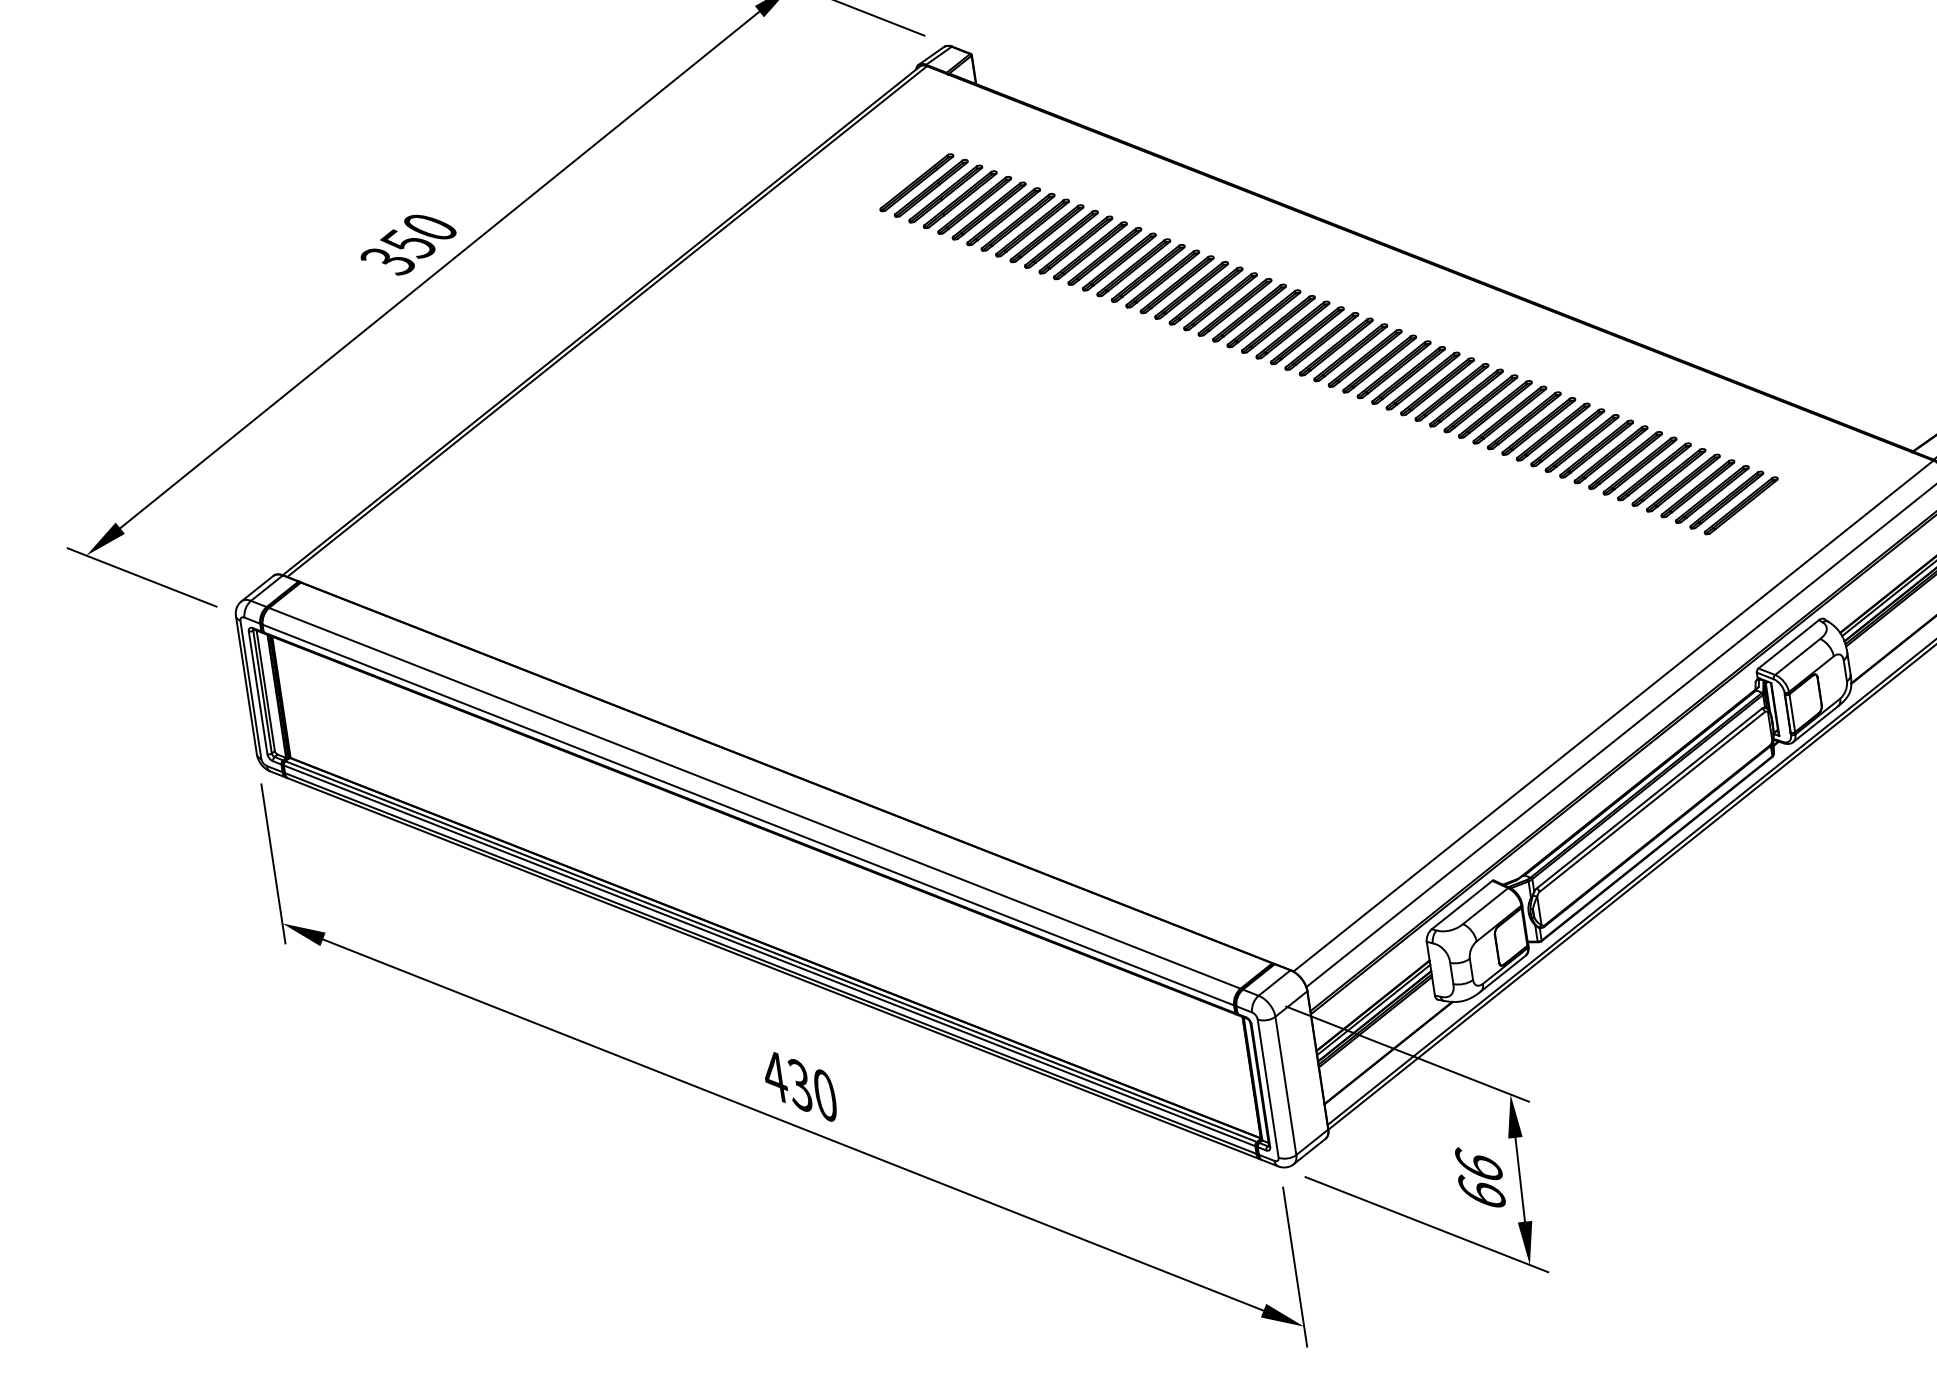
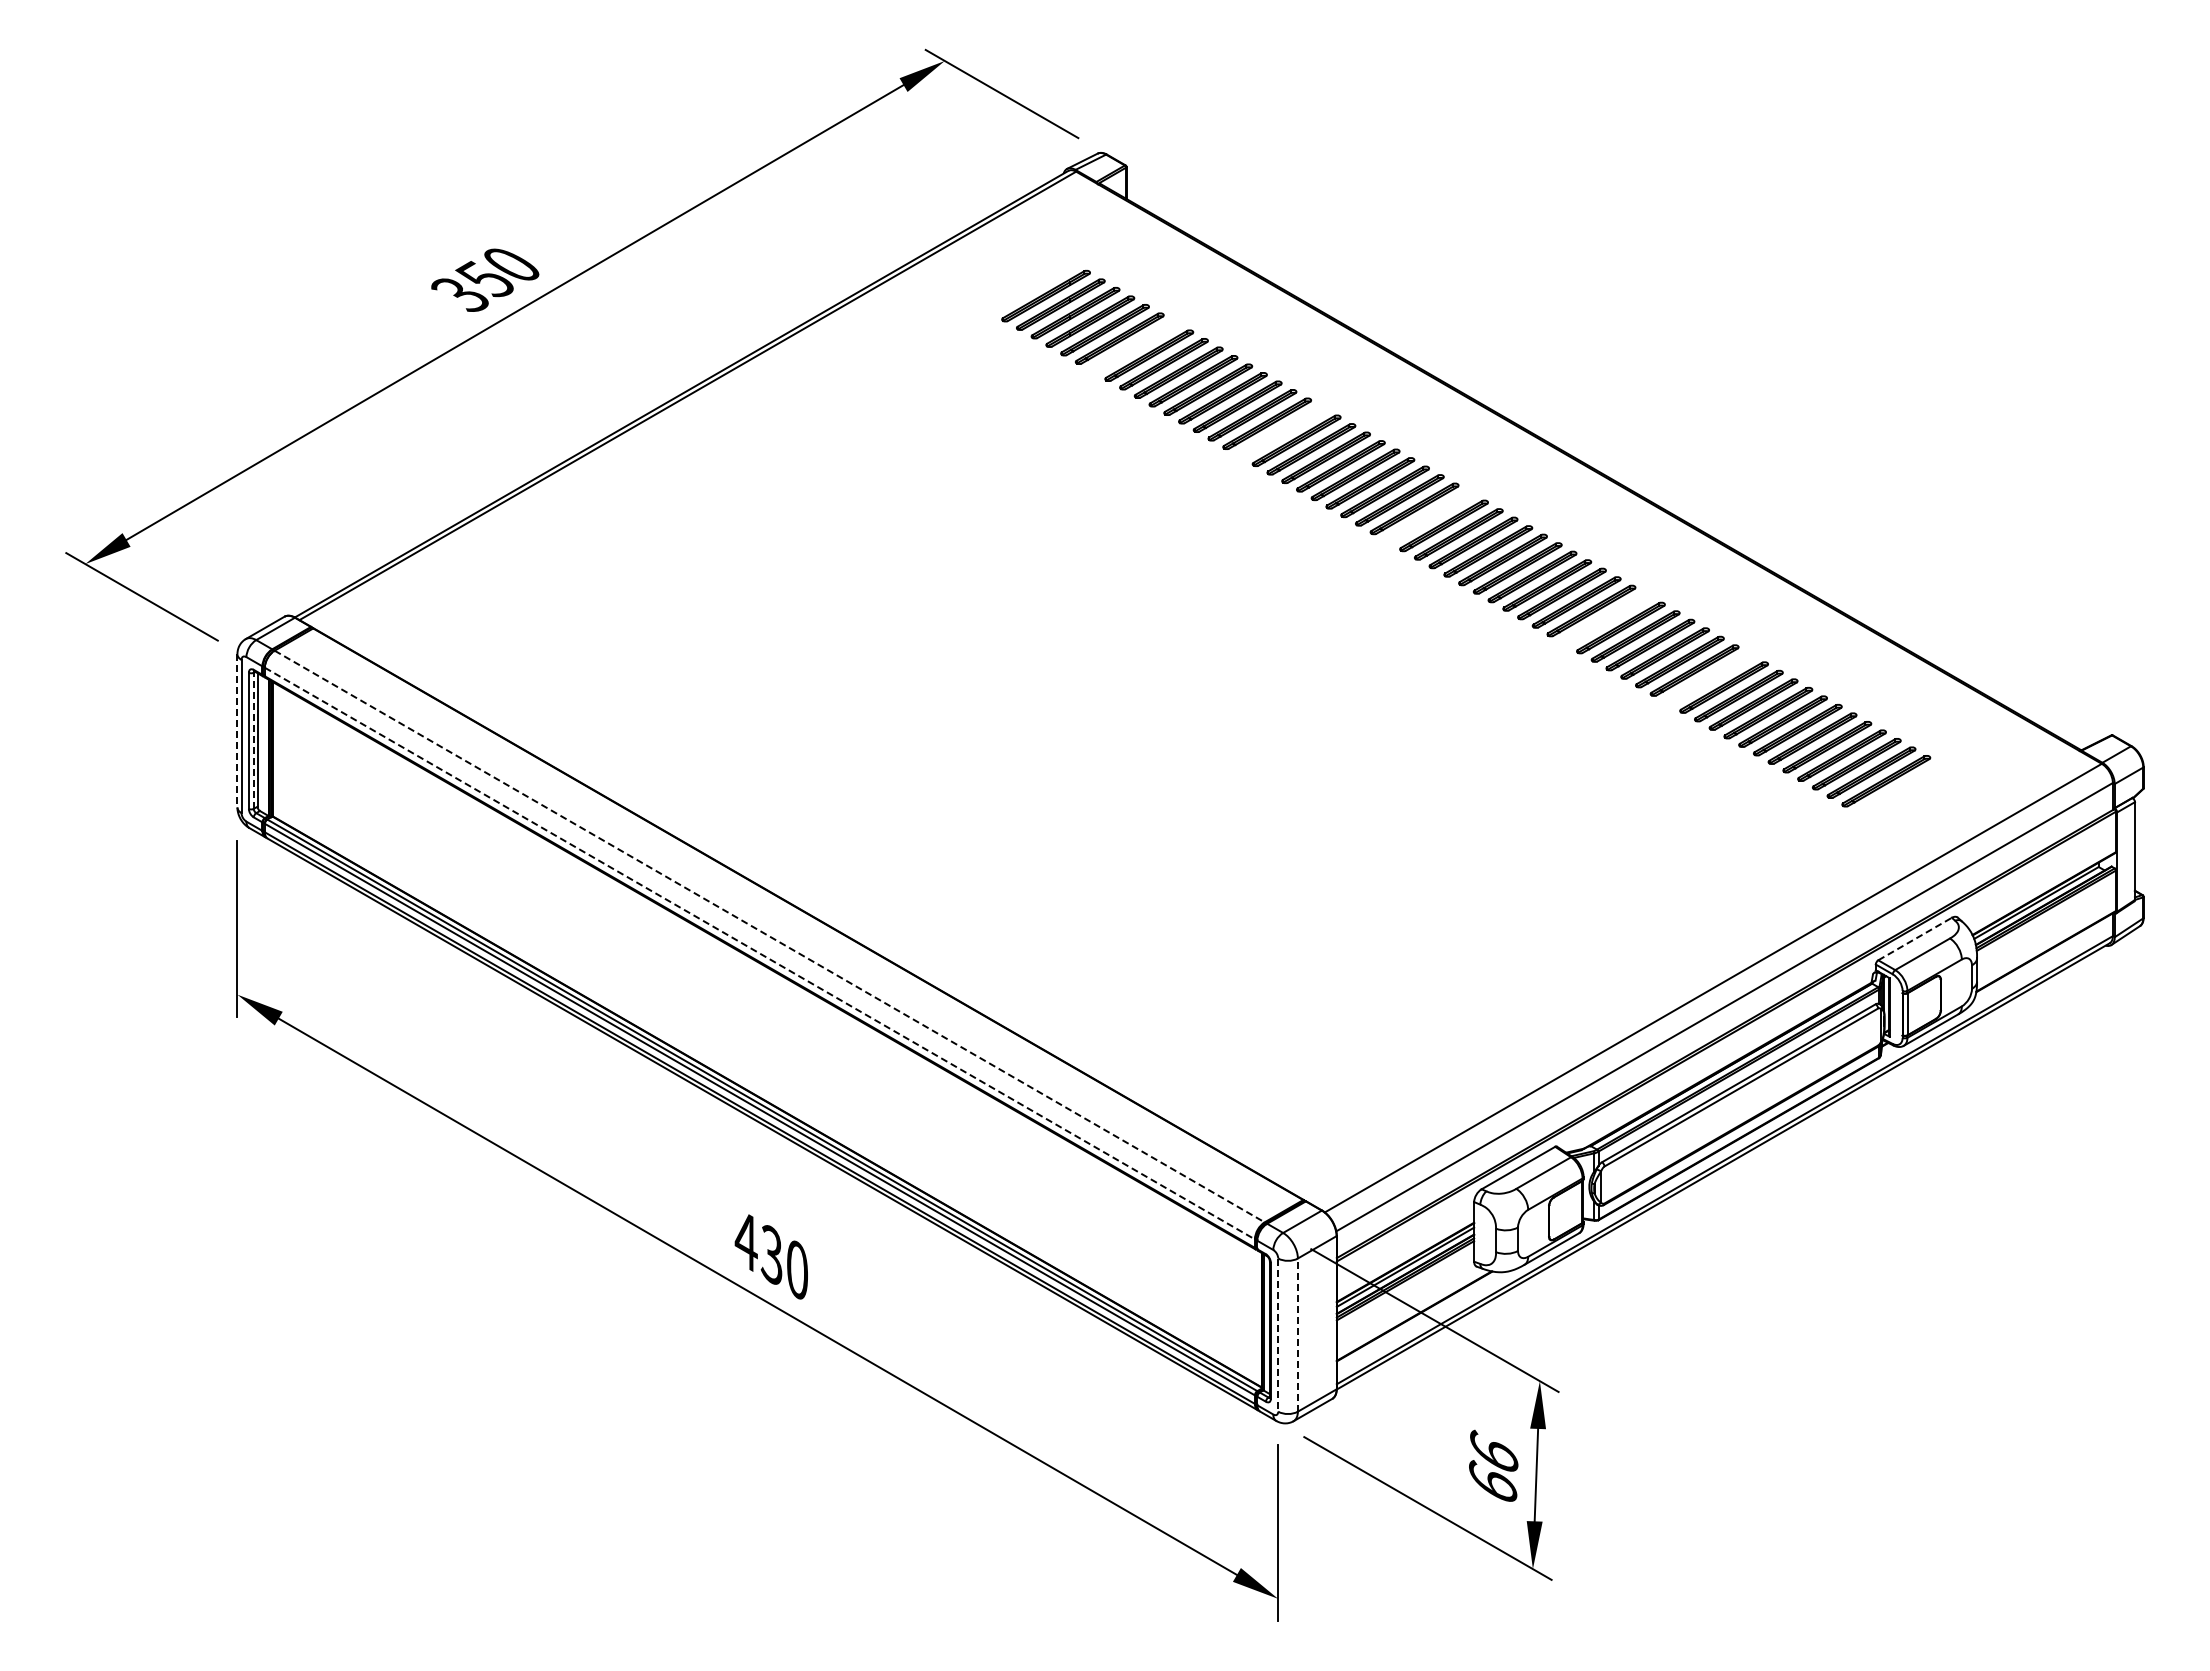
part: (1003, 216) -> (1134, 347), removed
part: (1147, 273) -> (1281, 432), removed
part: (1293, 330) -> (1429, 517), removed
part: (1466, 398) -> (1606, 619), removed
part: (1567, 437) -> (1709, 678), removed
line: (1789, 644) -> (1915, 939), solid -> dashed
line: (246, 685) -> (237, 730), solid -> dashed
line: (262, 691) -> (253, 740), solid -> dashed
line: (754, 798) -> (769, 936), solid -> dashed
line: (747, 815) -> (759, 953), solid -> dashed
line: (1285, 1086) -> (1297, 1335), solid -> dashed
line: (1268, 1088) -> (1278, 1335), solid -> dashed

